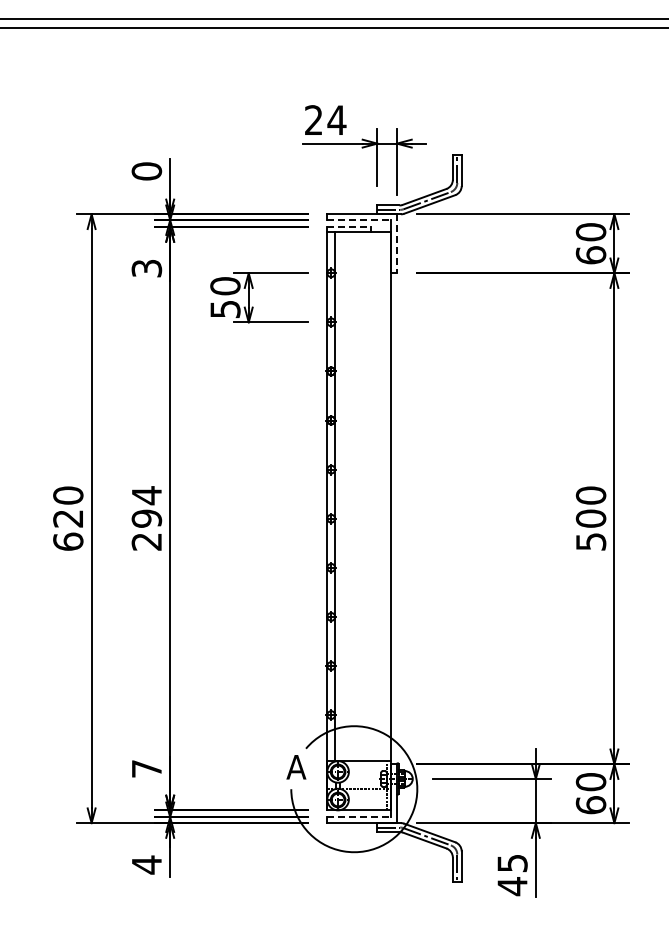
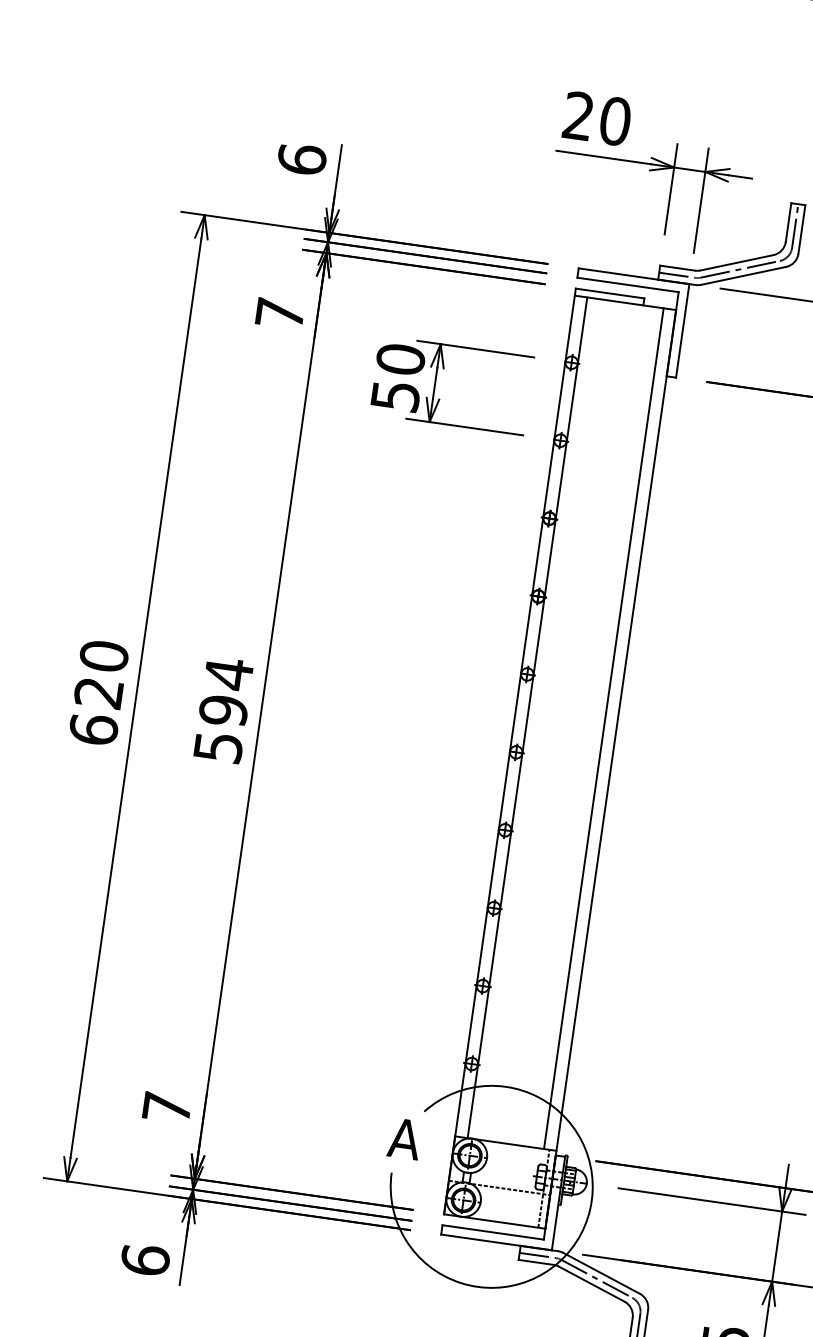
text: (336, 120) -> (614, 121), 24 -> 20
text: (146, 171) -> (301, 159), 0 -> 6
line: (359, 220) -> (628, 285), dashed -> solid
line: (348, 227) -> (609, 294), dashed -> solid
line: (397, 244) -> (683, 332), dashed -> solid
text: (146, 268) -> (279, 313), 3 -> 7
line: (383, 496) -> (604, 728), added
text: (146, 541) -> (217, 746), 294 -> 594
line: (359, 817) -> (493, 1232), dashed -> solid
text: (146, 864) -> (144, 1259), 4 -> 6

